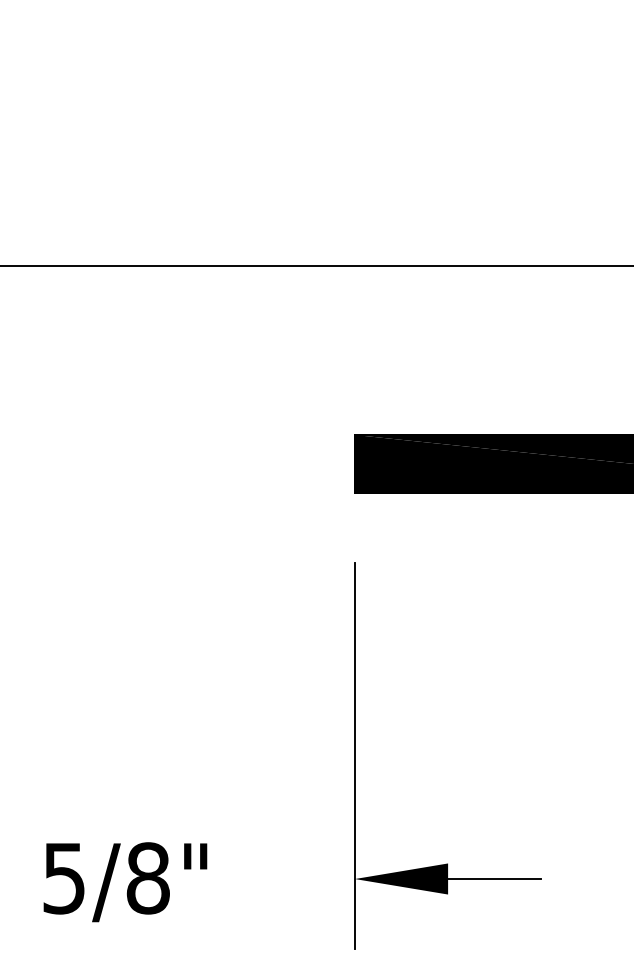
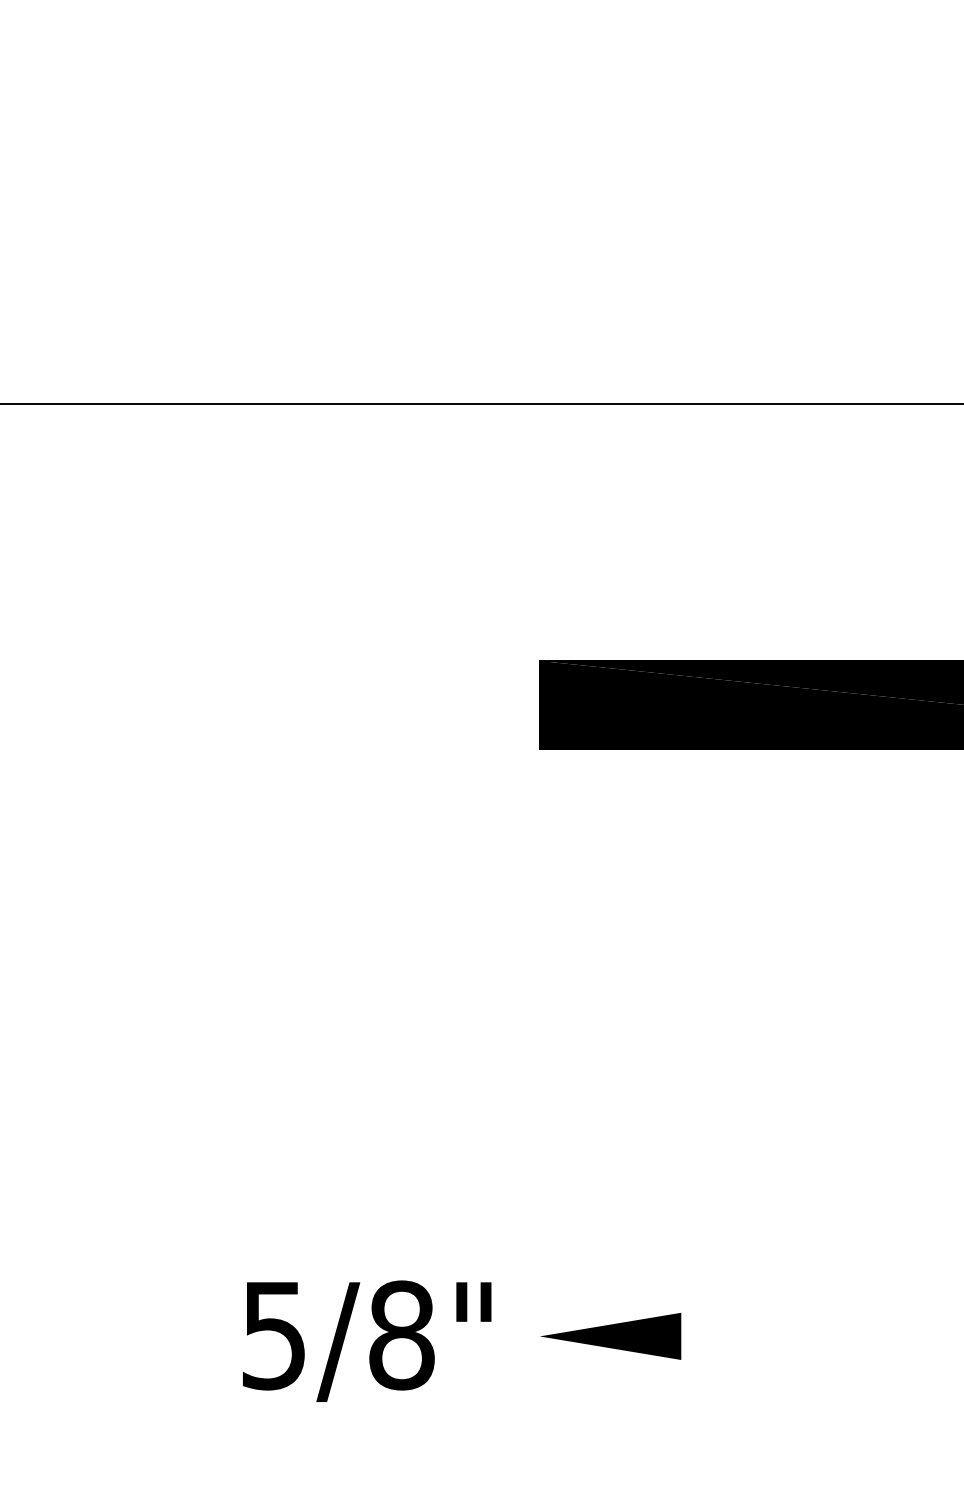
line: (354, 755) -> (539, 1148), removed
line: (494, 879) -> (751, 1337), removed
text: (125, 882) -> (367, 1341), moved

